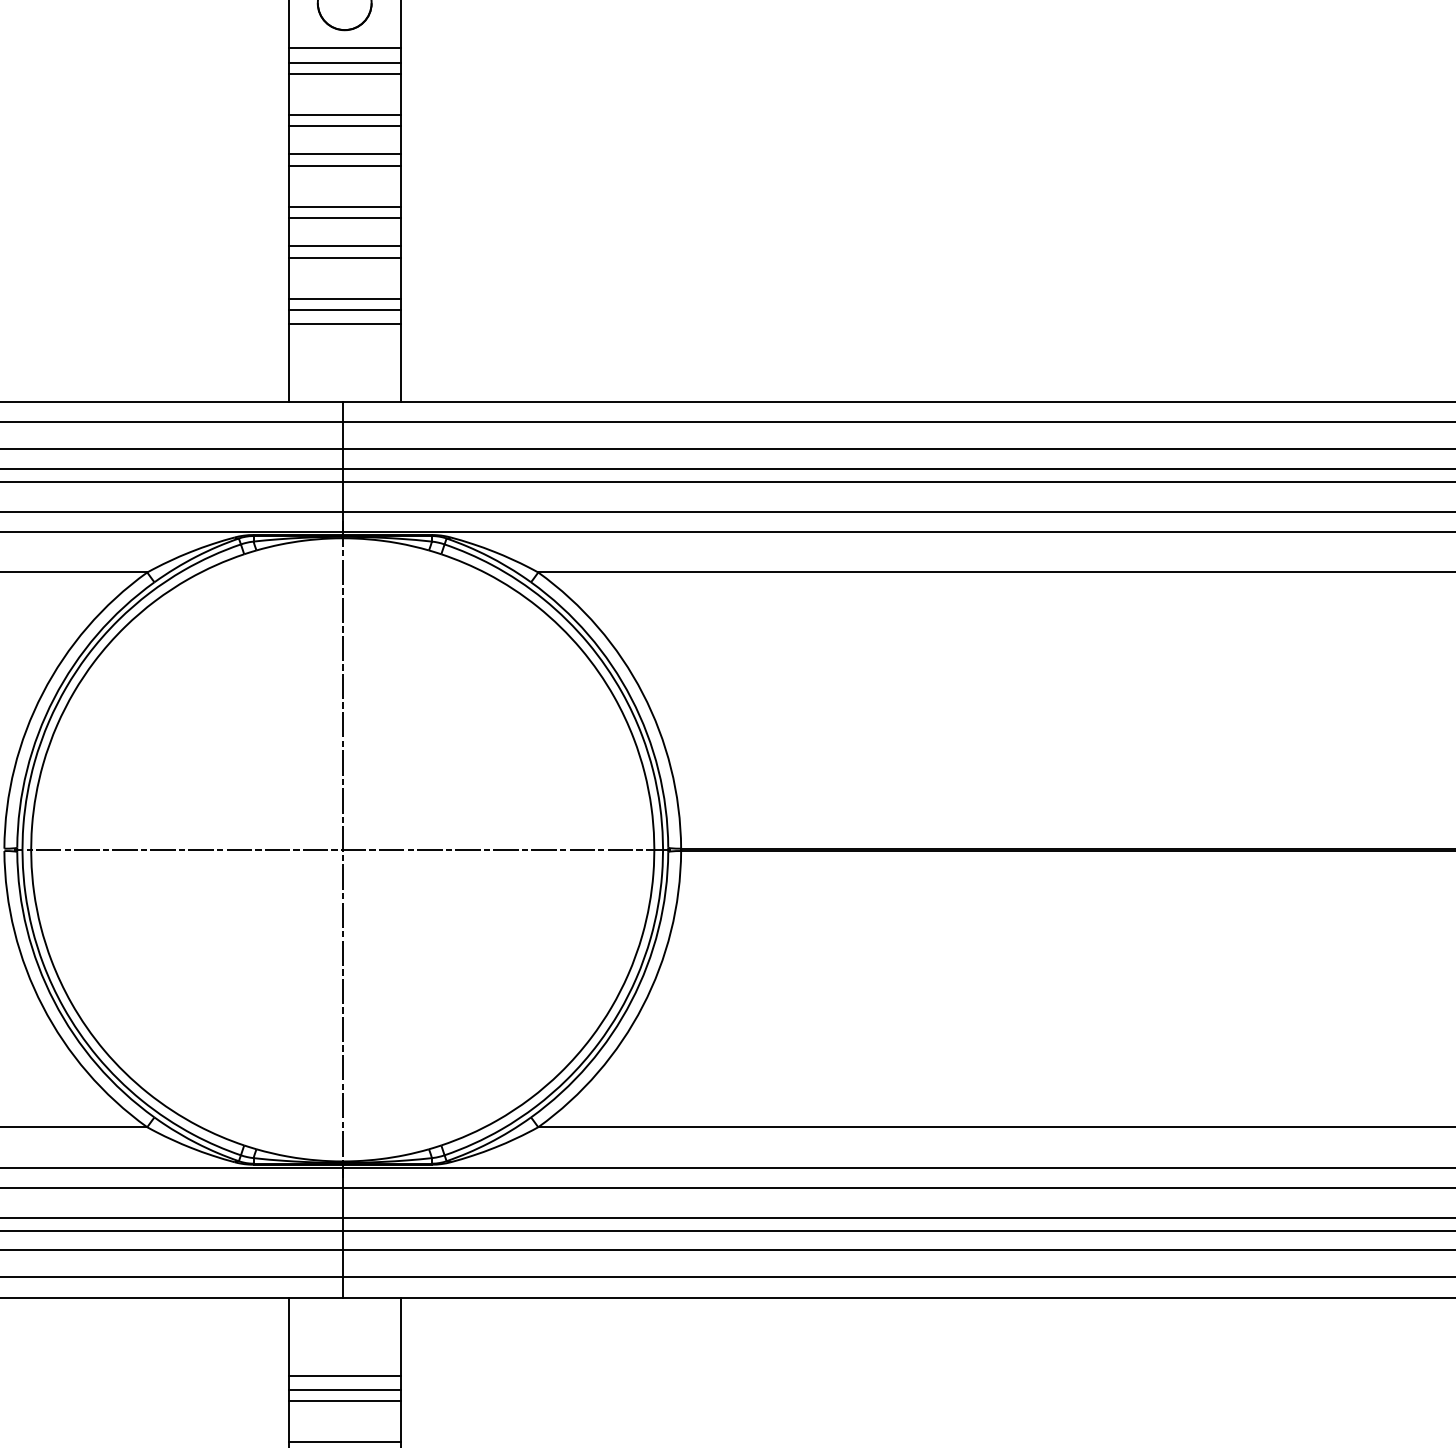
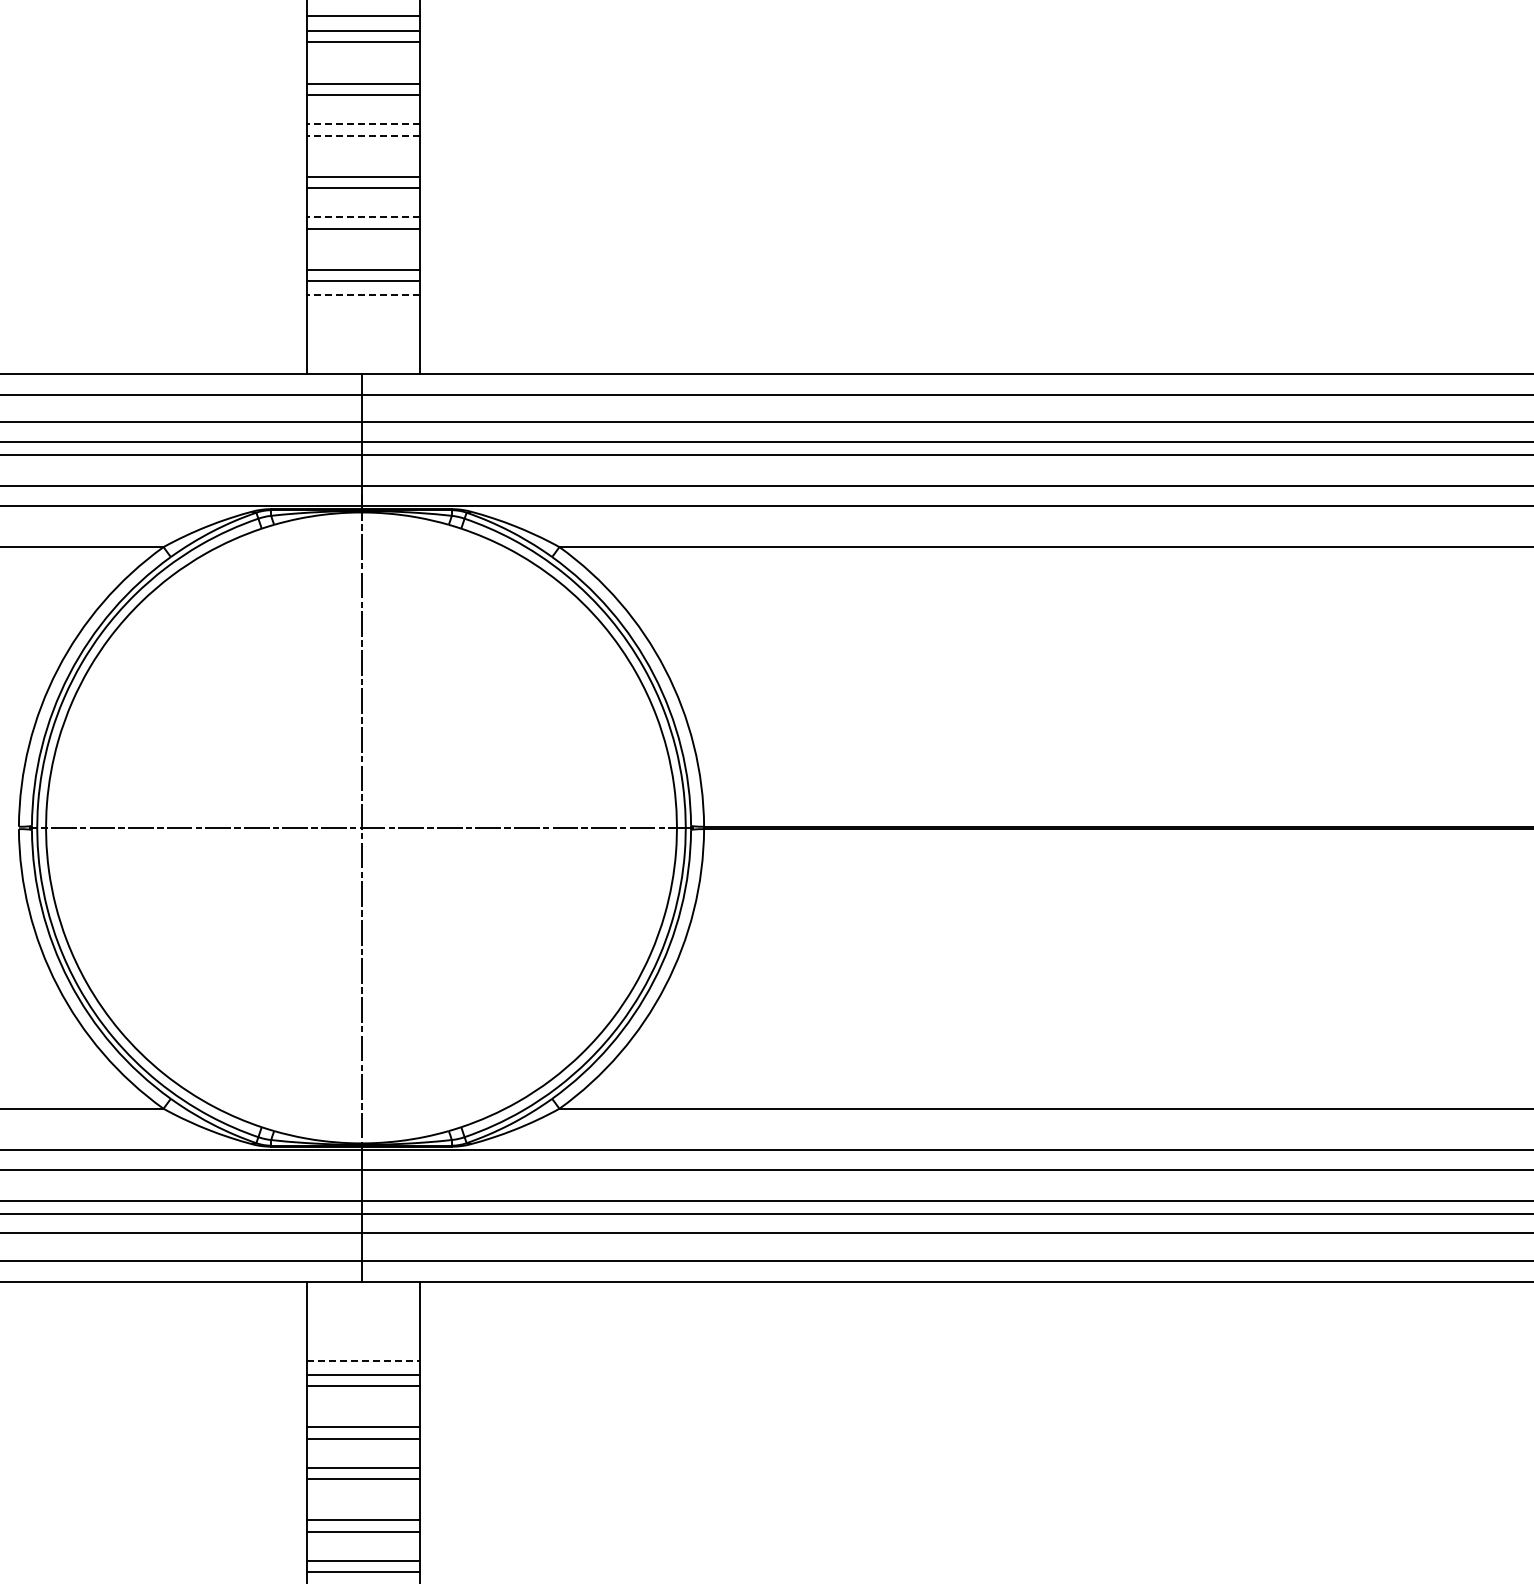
line: (344, 154) -> (363, 123), solid -> dashed
line: (344, 165) -> (363, 135), solid -> dashed
line: (344, 245) -> (363, 216), solid -> dashed
line: (344, 323) -> (363, 295), solid -> dashed
line: (344, 1375) -> (363, 1360), solid -> dashed

